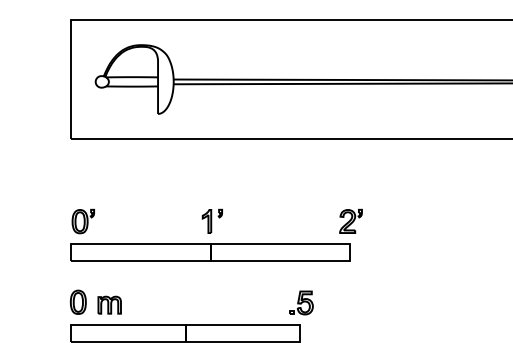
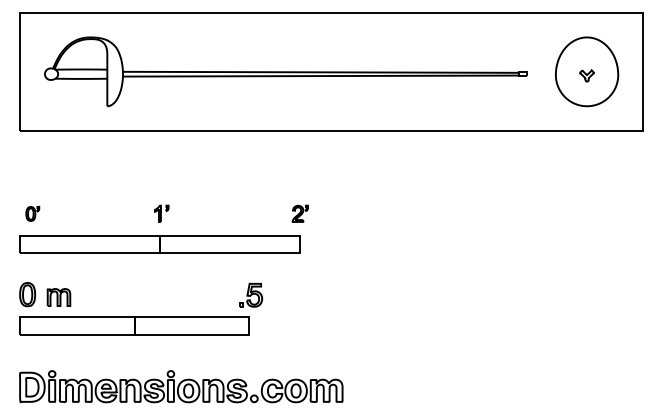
part: (83, 221) -> (32, 213), size x0.6
part: (212, 221) -> (161, 213), size x0.7
part: (351, 221) -> (300, 213), size x0.7

